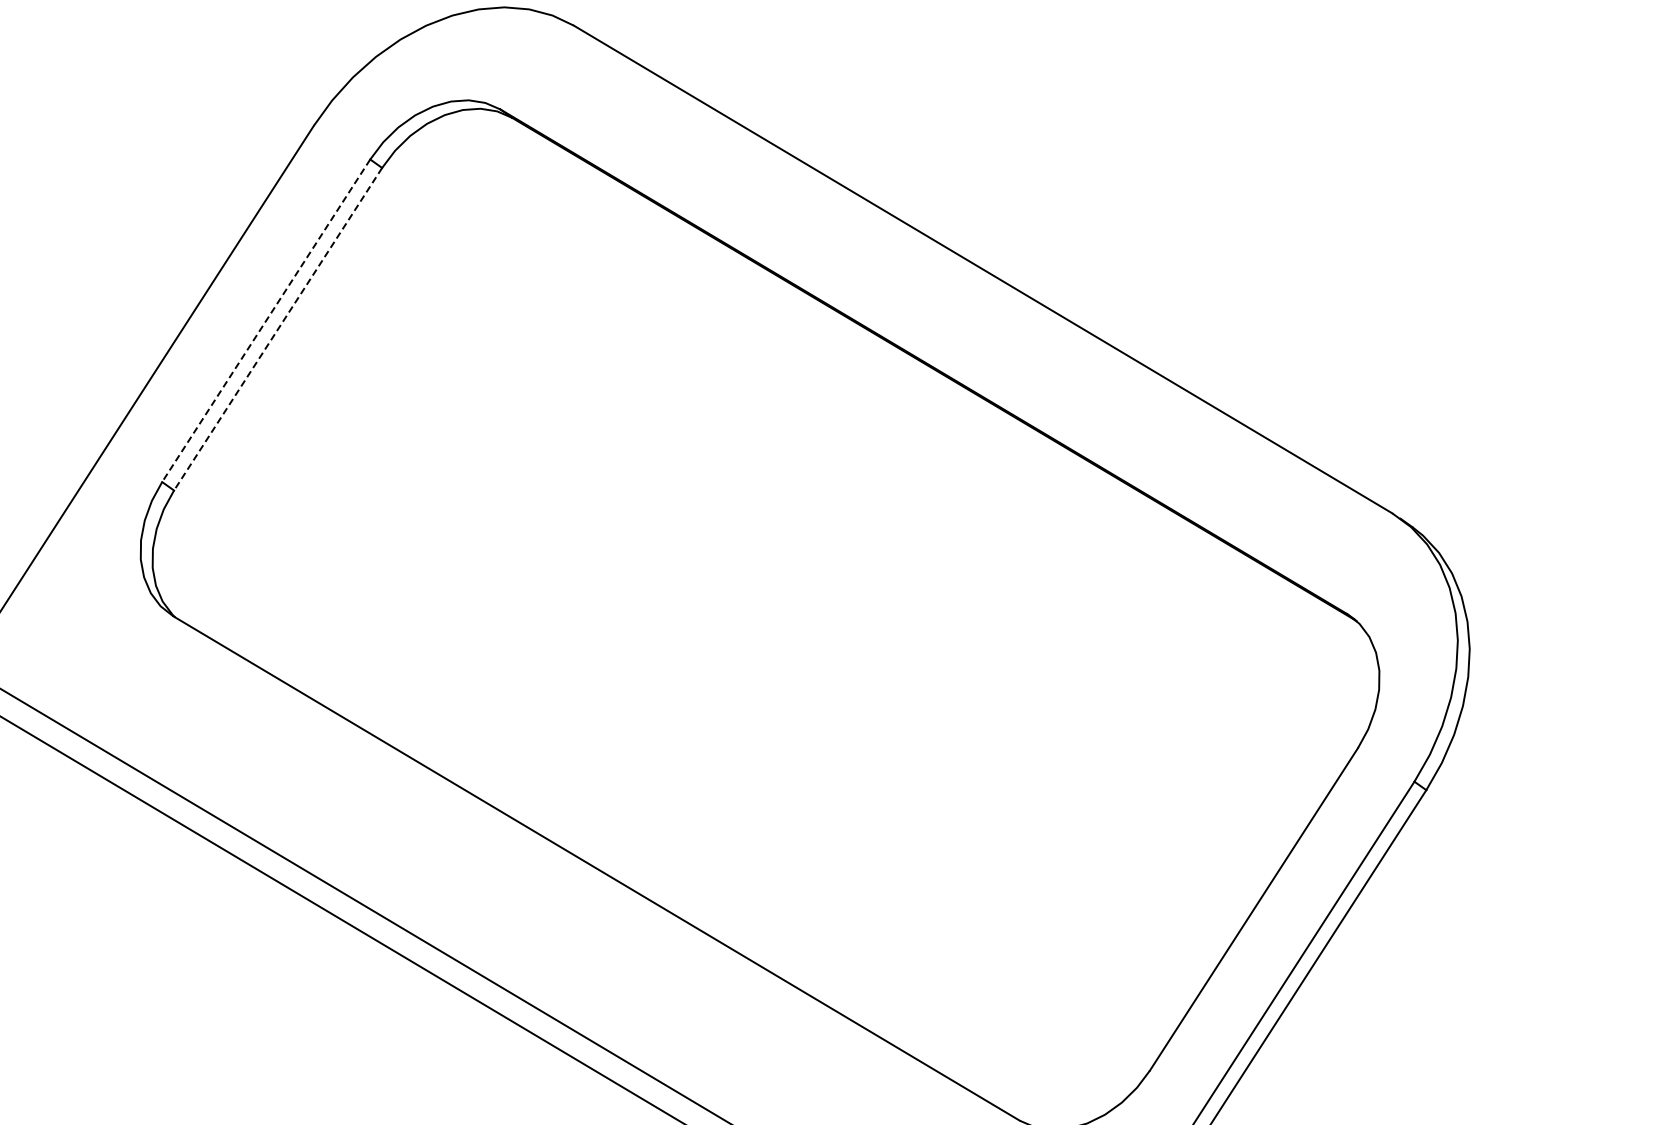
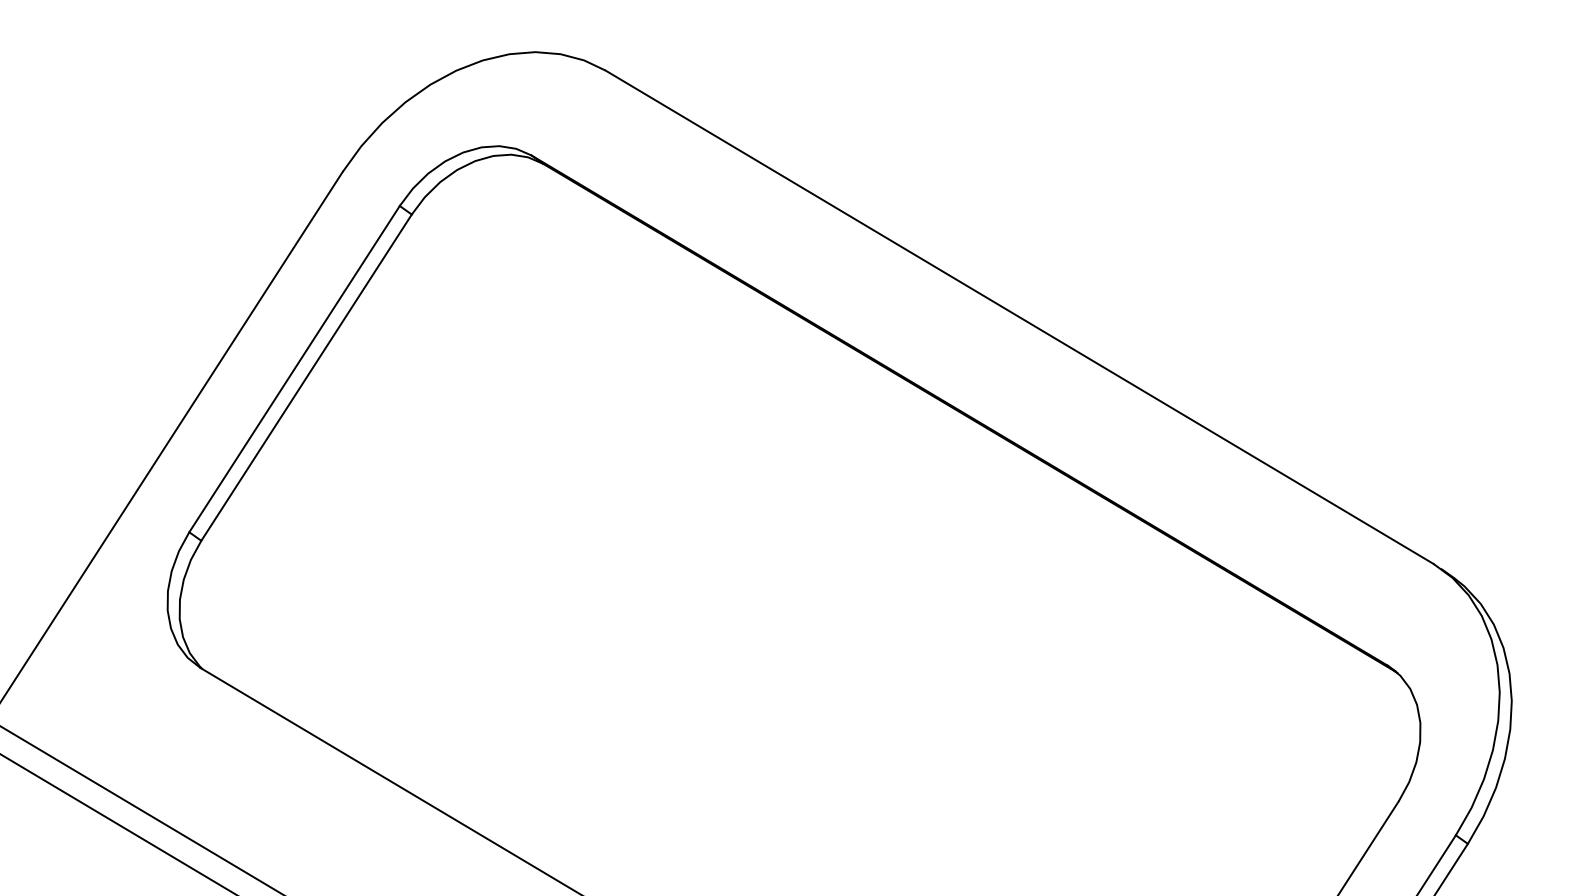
line: (266, 320) -> (294, 368), dashed -> solid
line: (278, 329) -> (306, 377), dashed -> solid

